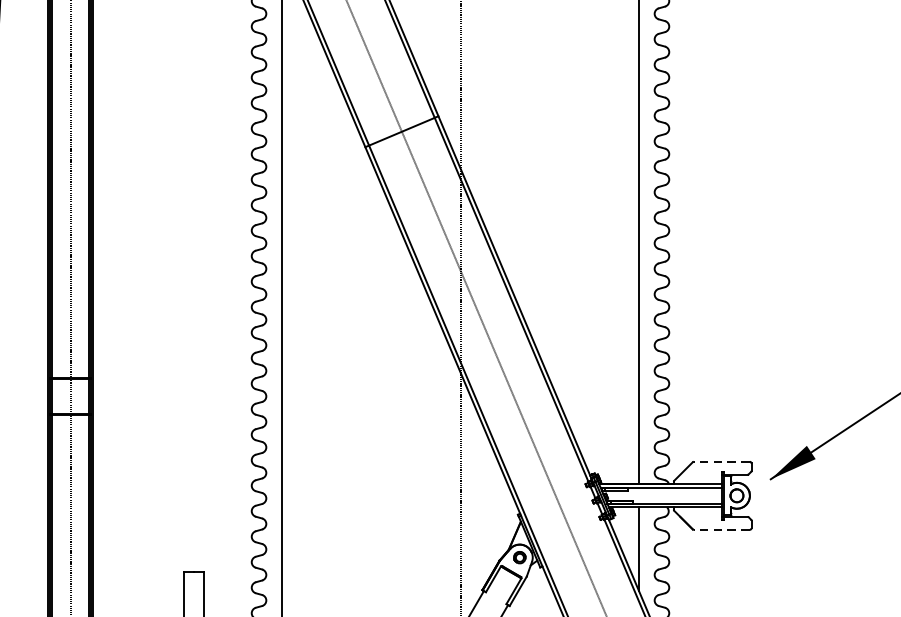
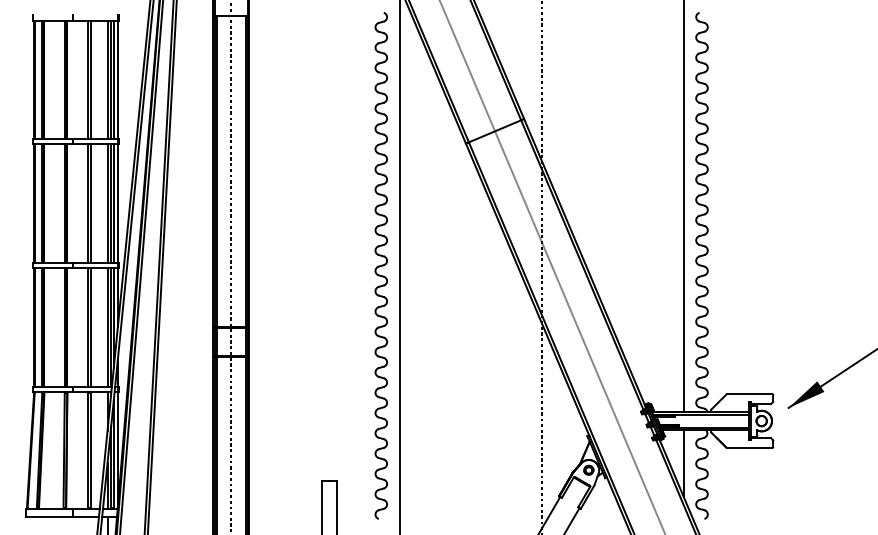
line: (721, 462) -> (749, 394), dashed -> solid
line: (721, 530) -> (749, 448), dashed -> solid

